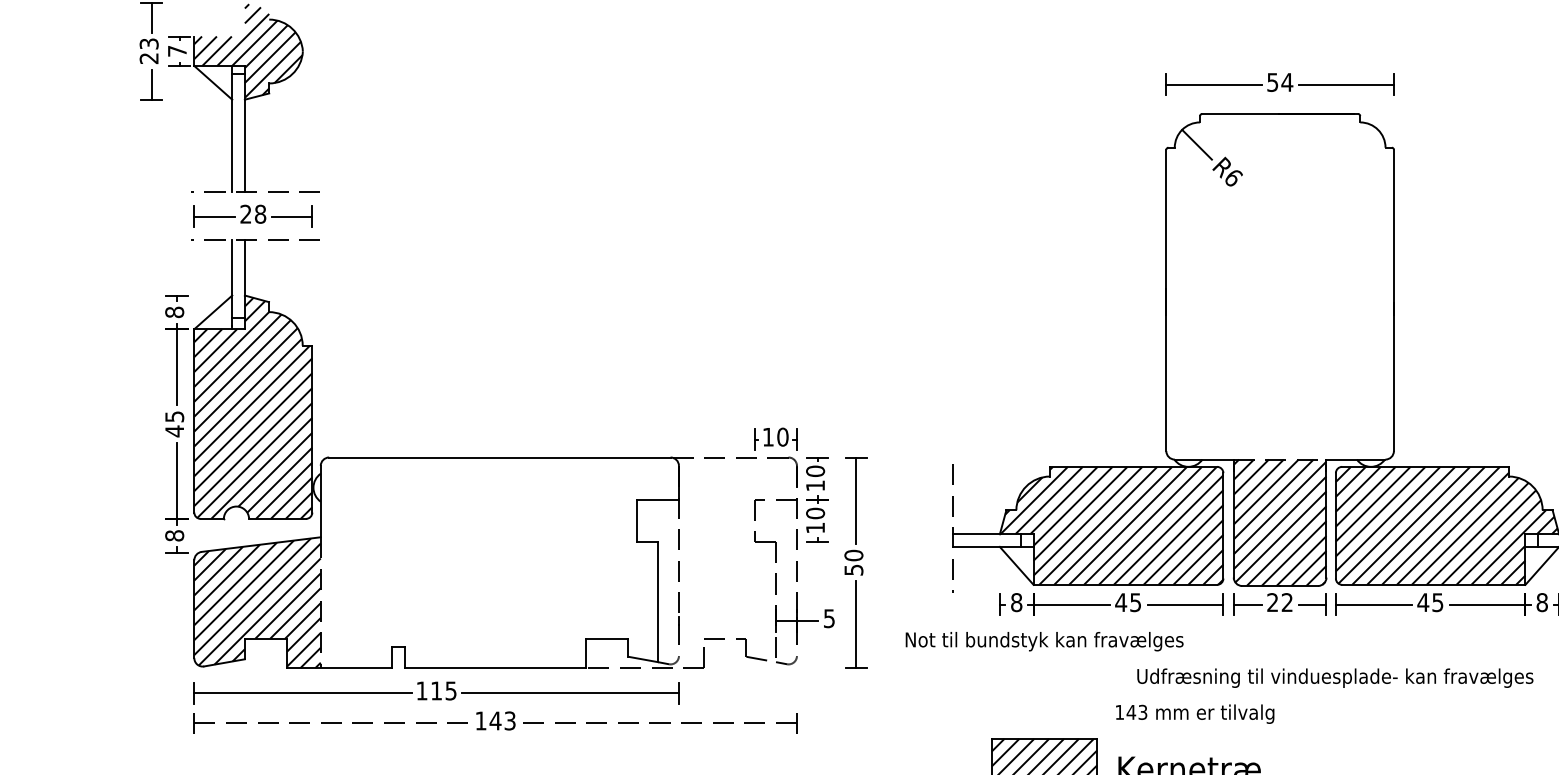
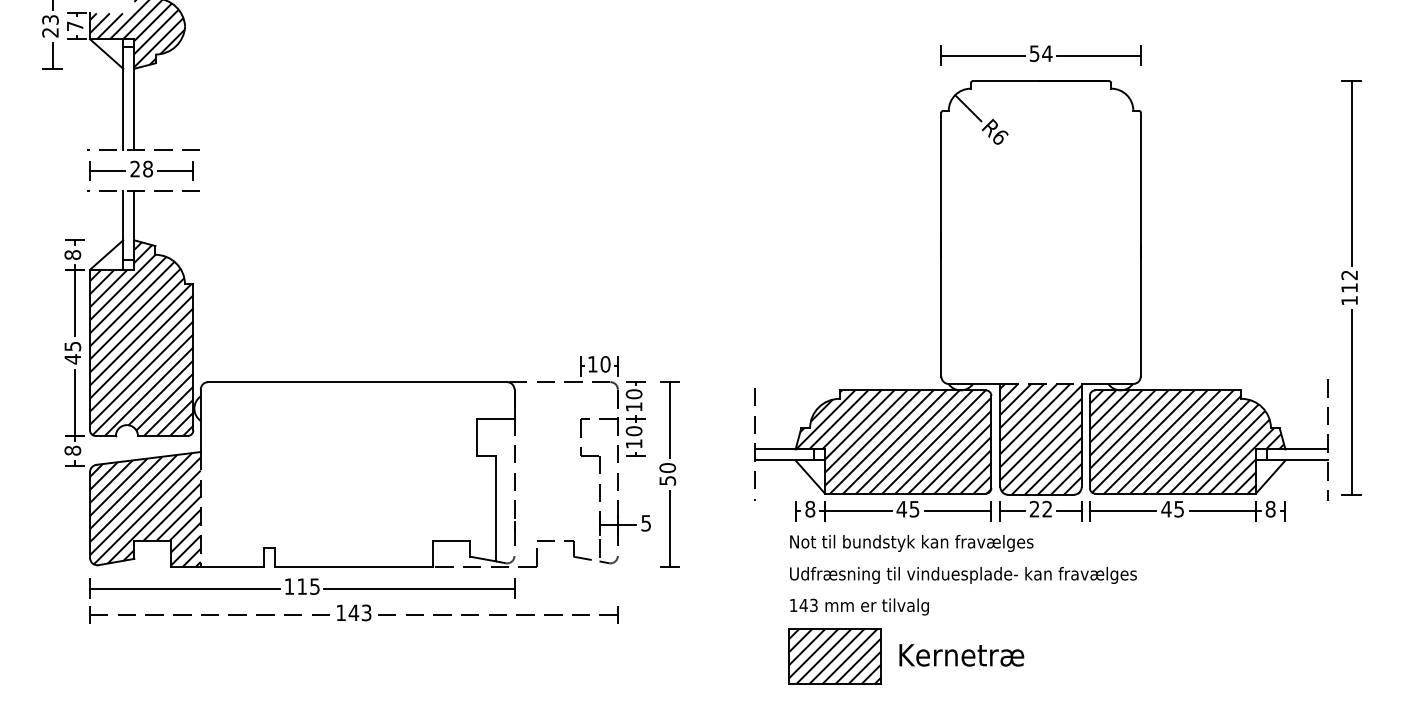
text: (1044, 641) -> (911, 543), moved
text: (1335, 678) -> (963, 575), moved
text: (1194, 713) -> (859, 606), moved

